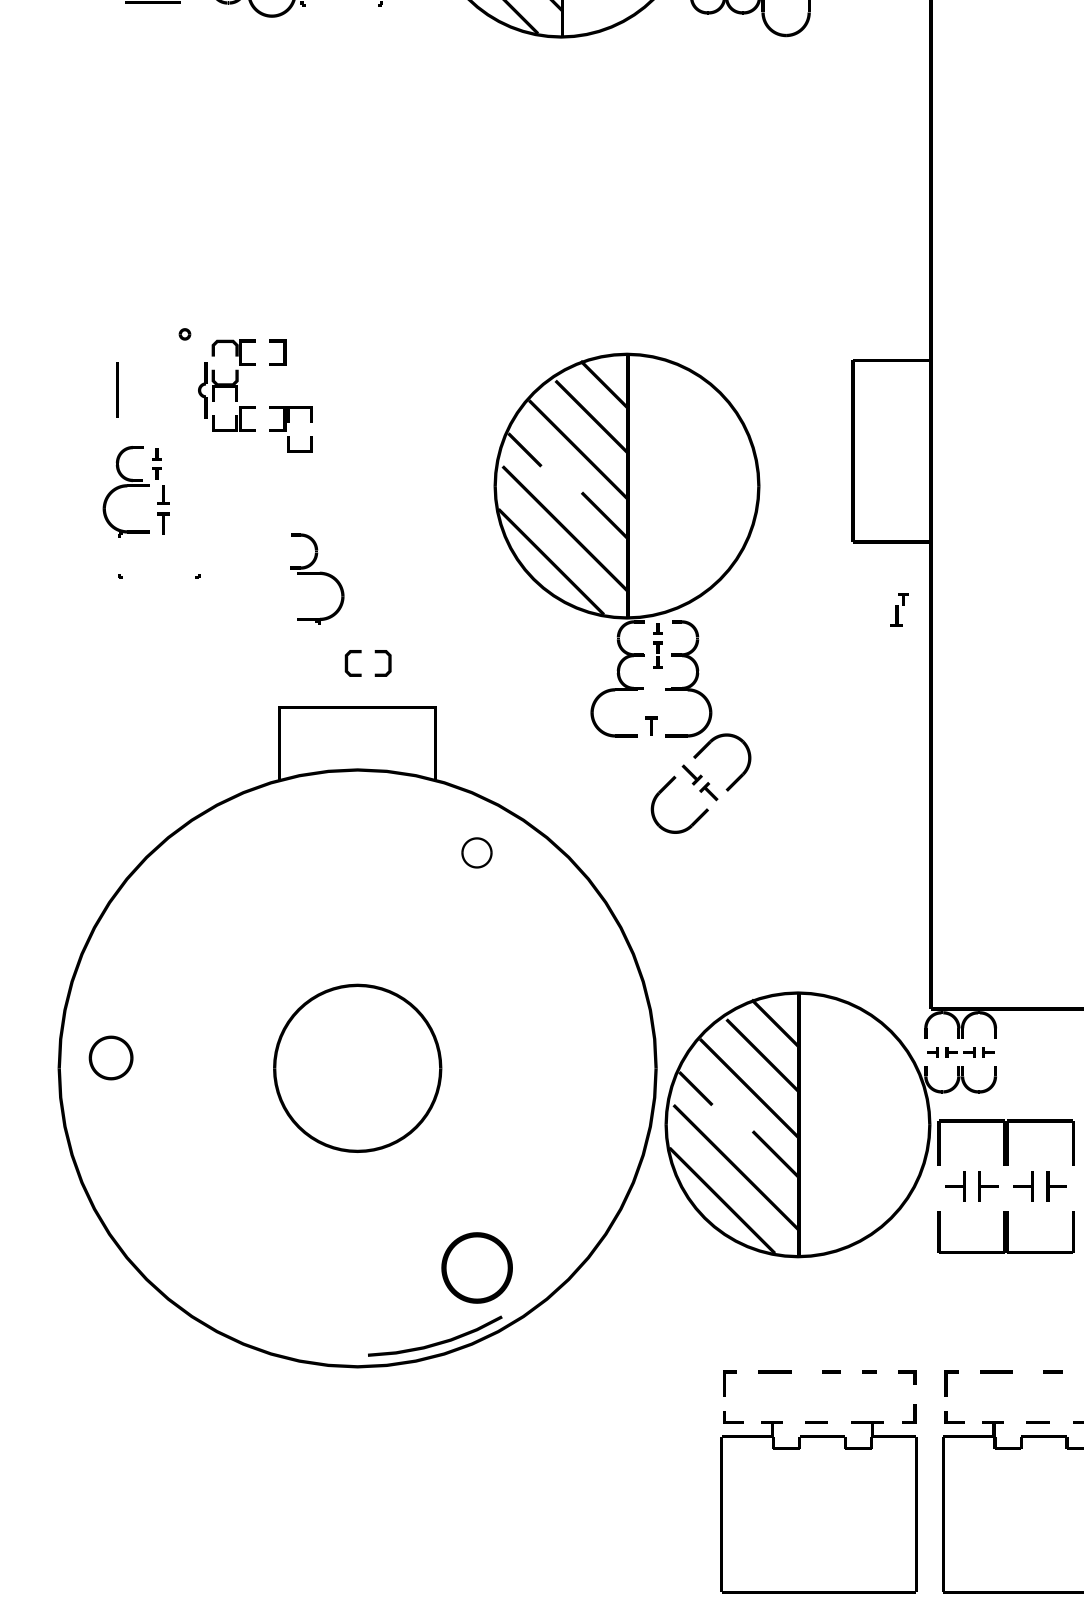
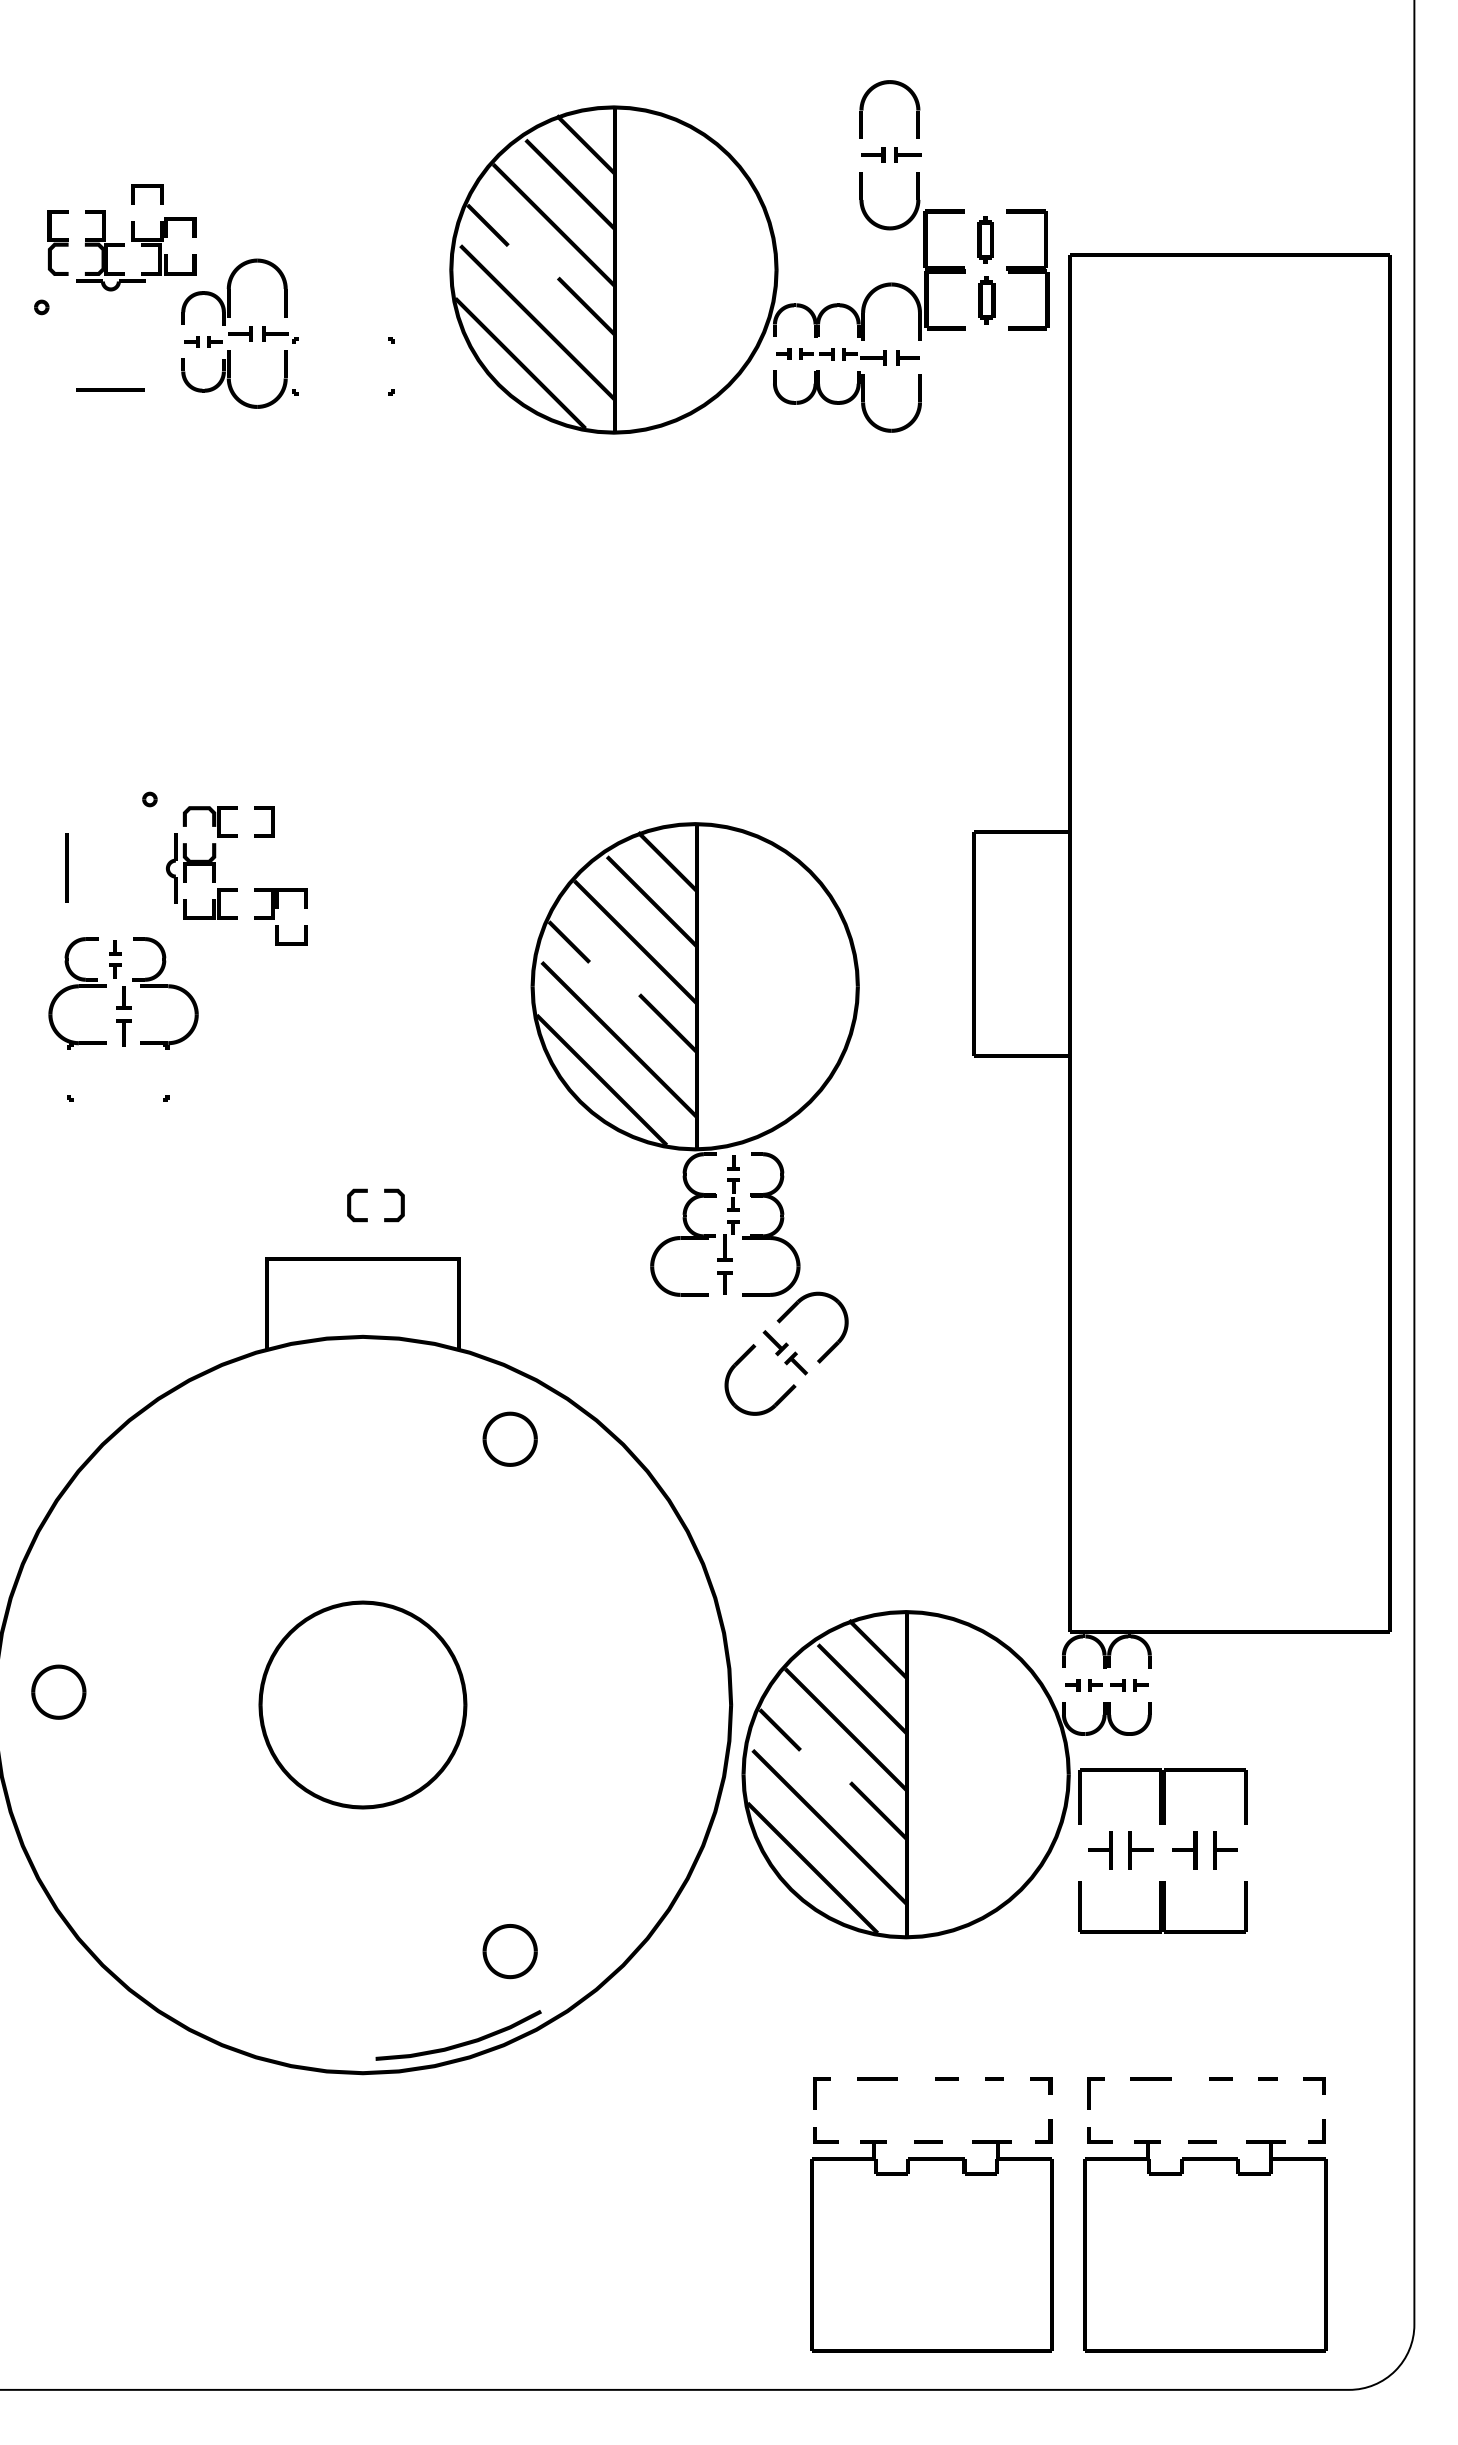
part: (317, 579) -> (165, 993), moved
part: (899, 609) -> (728, 1240), moved
part: (476, 852) -> (509, 1438), size x1.43
part: (476, 1268) -> (509, 1951), size x0.62

